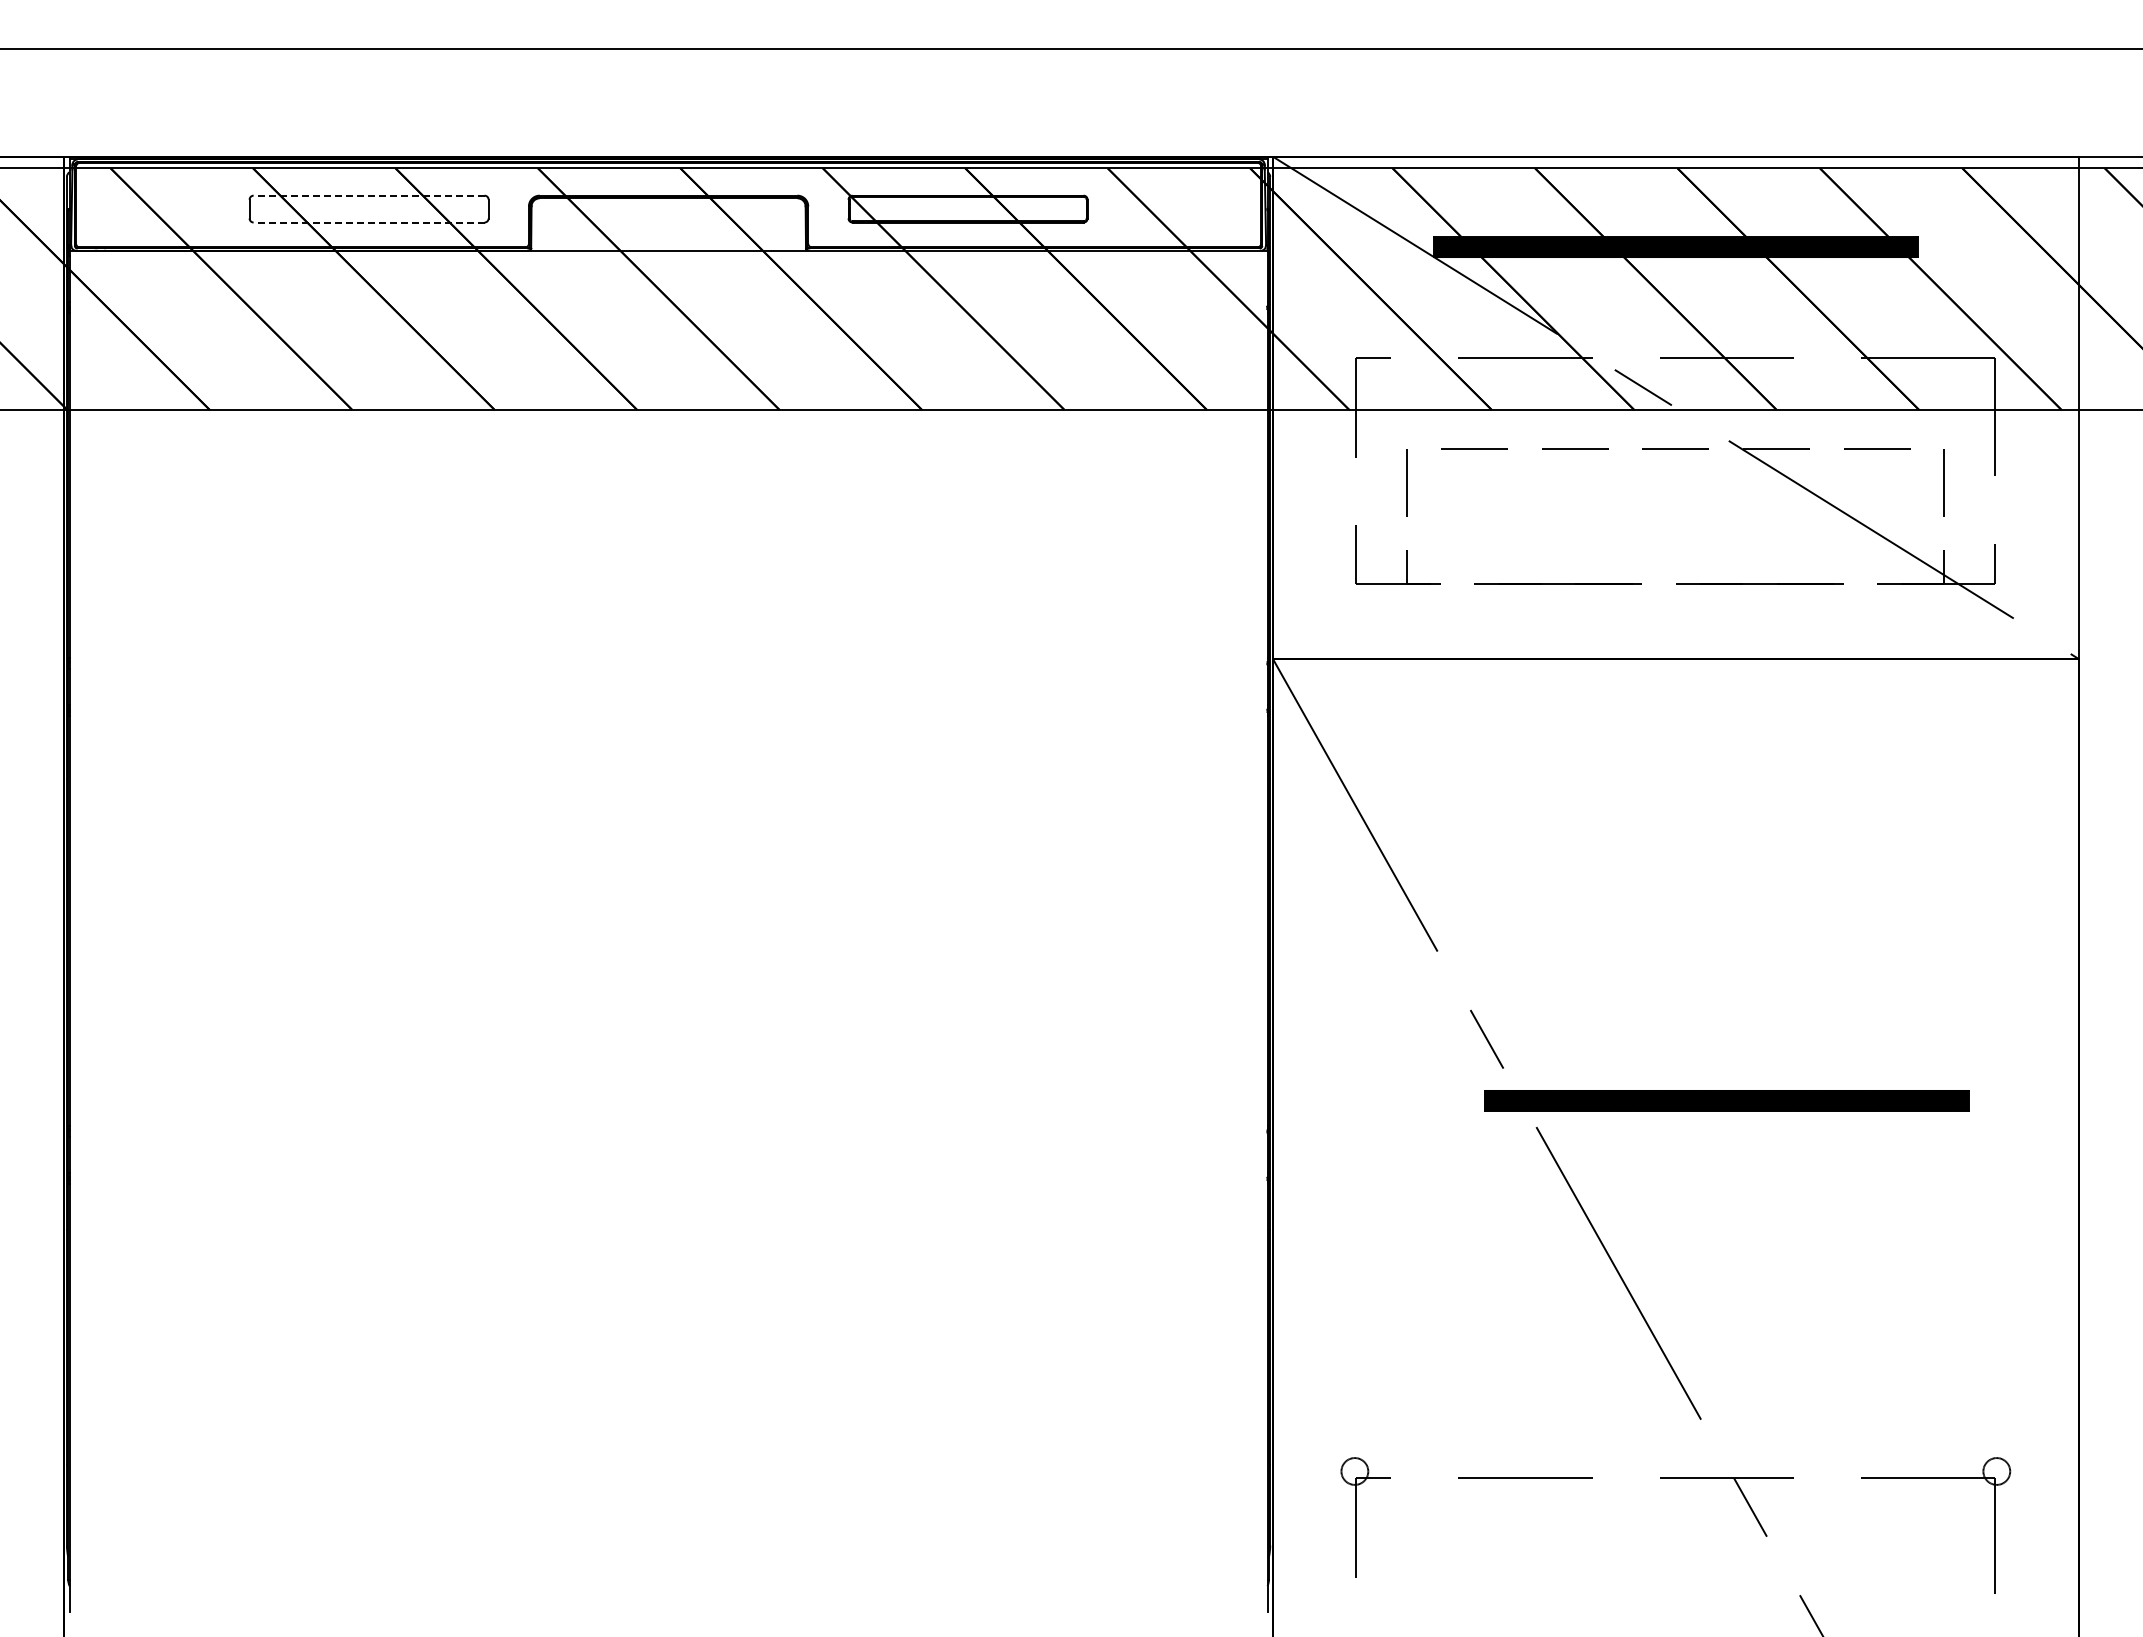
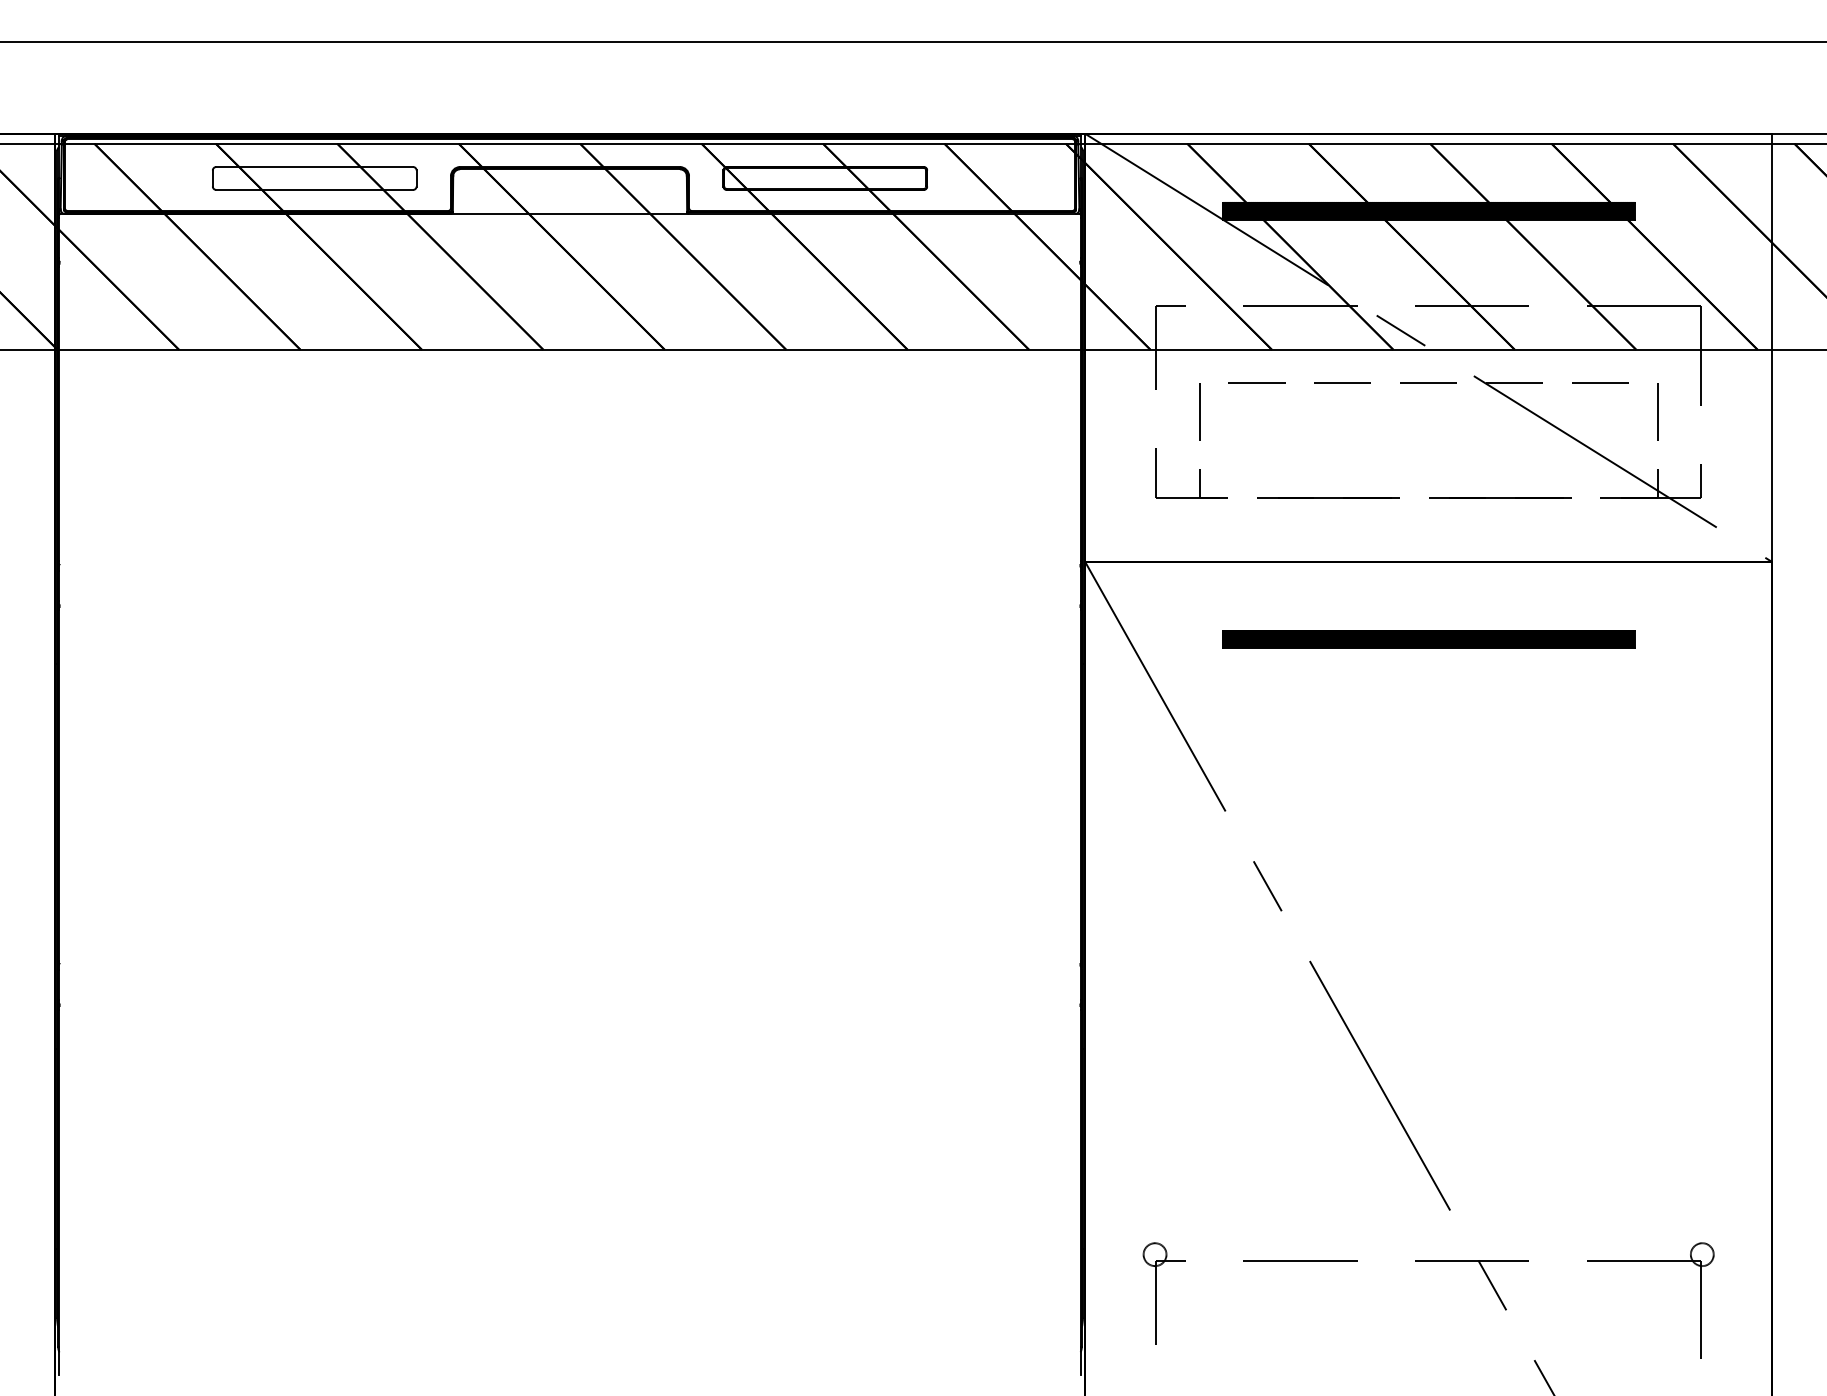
line: (368, 195) -> (314, 166), dashed -> solid
line: (368, 222) -> (314, 189), dashed -> solid
part: (1726, 1100) -> (1428, 639), moved

